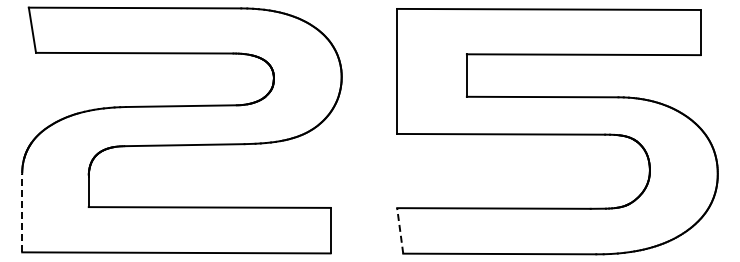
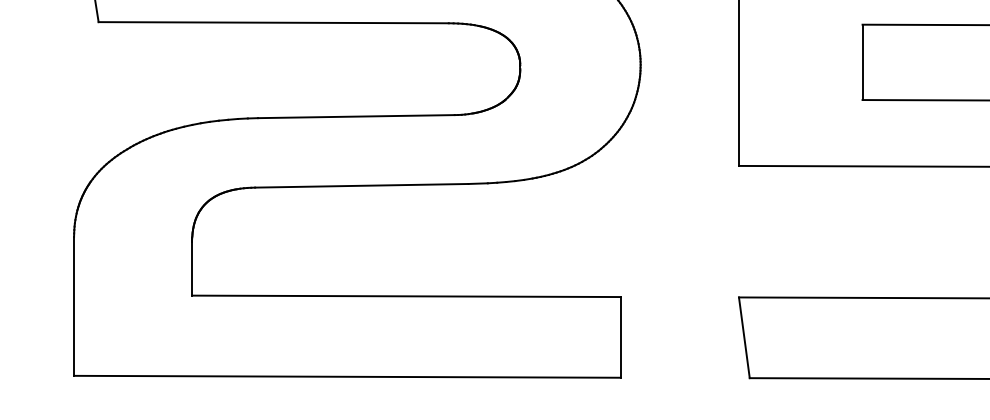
line: (22, 212) -> (74, 305), dashed -> solid
line: (400, 230) -> (744, 337), dashed -> solid

